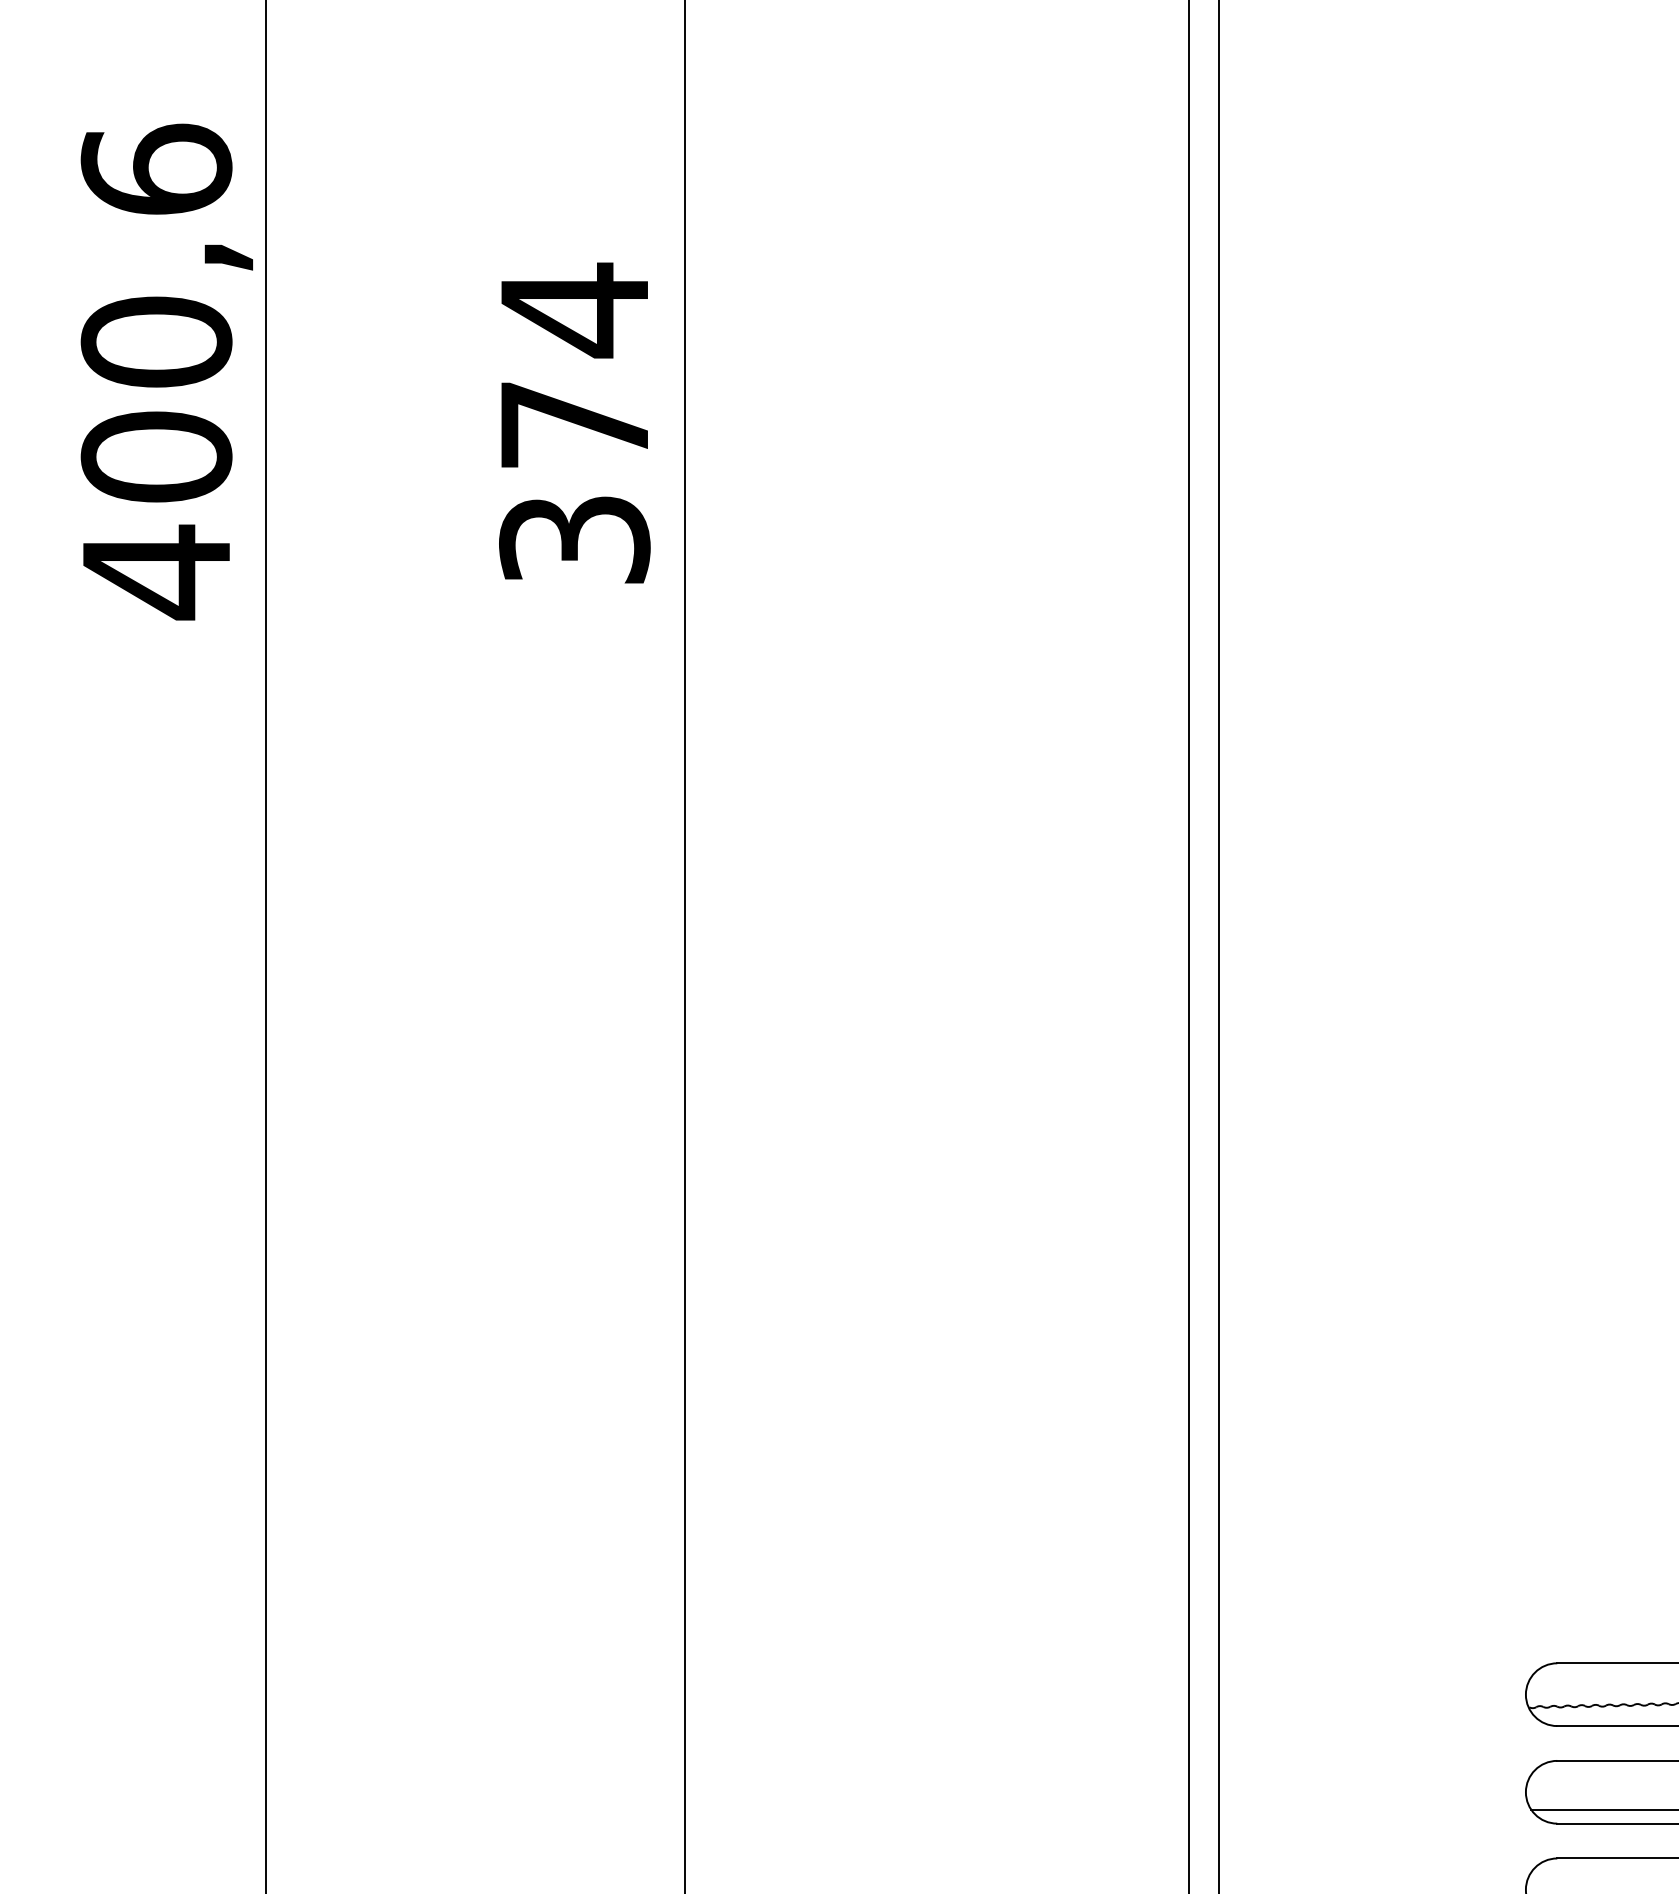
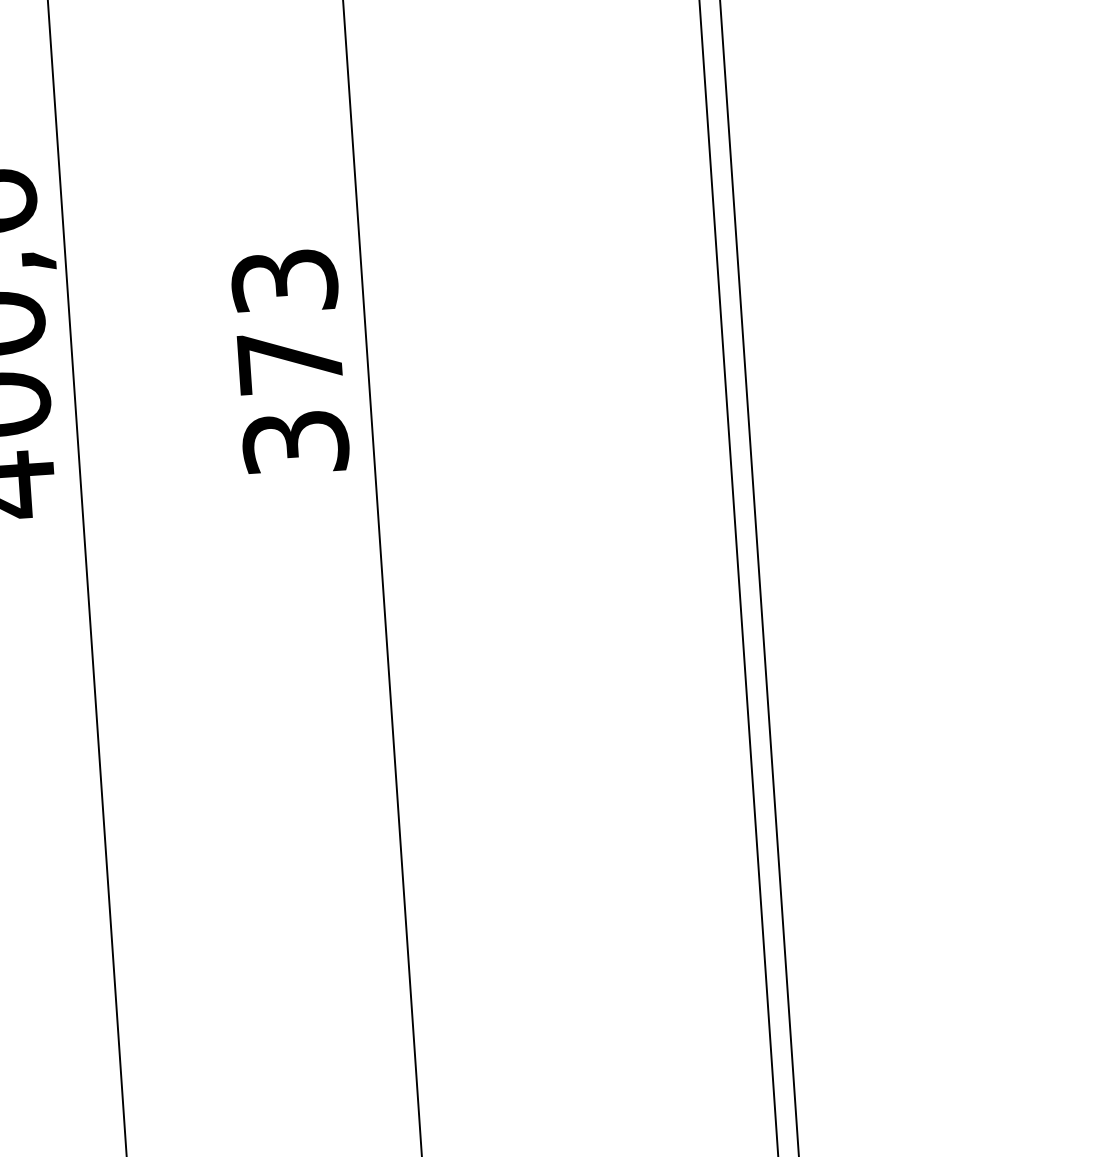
text: (574, 310) -> (284, 281), 374 -> 373

